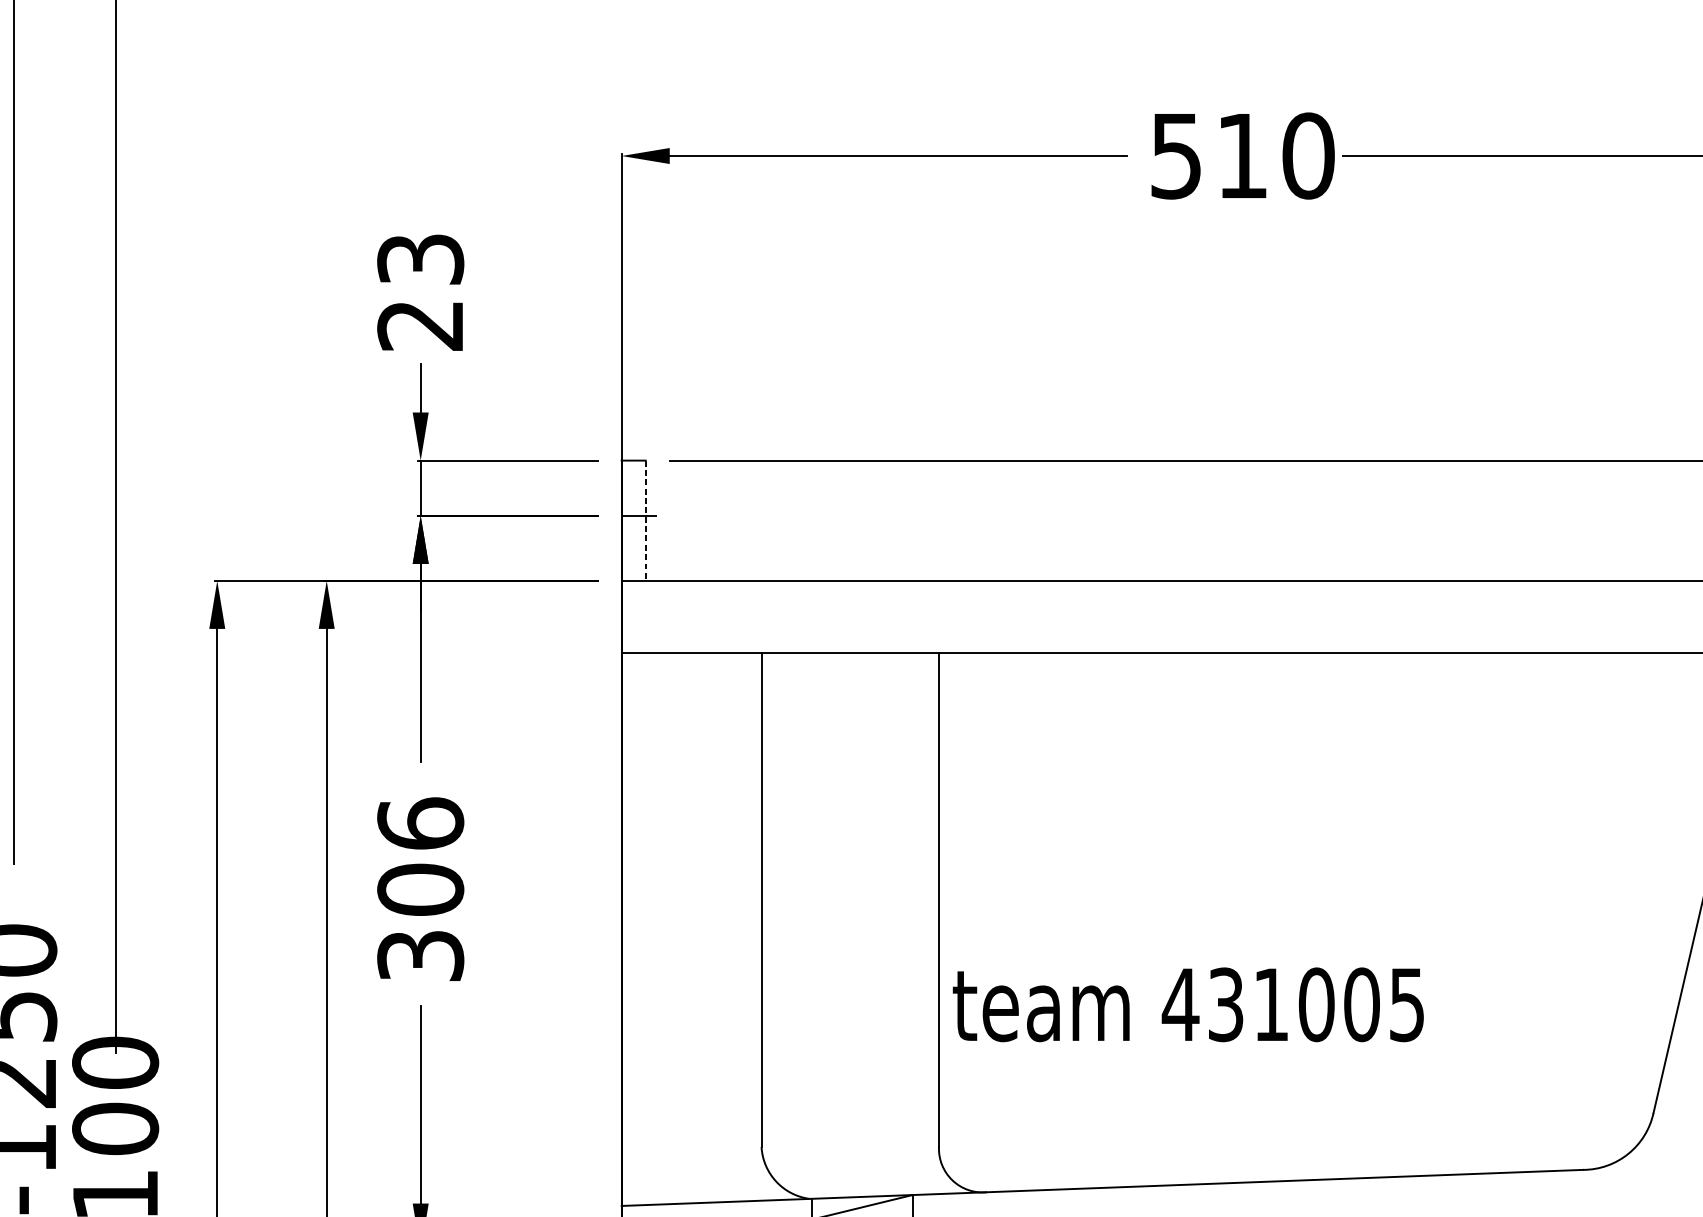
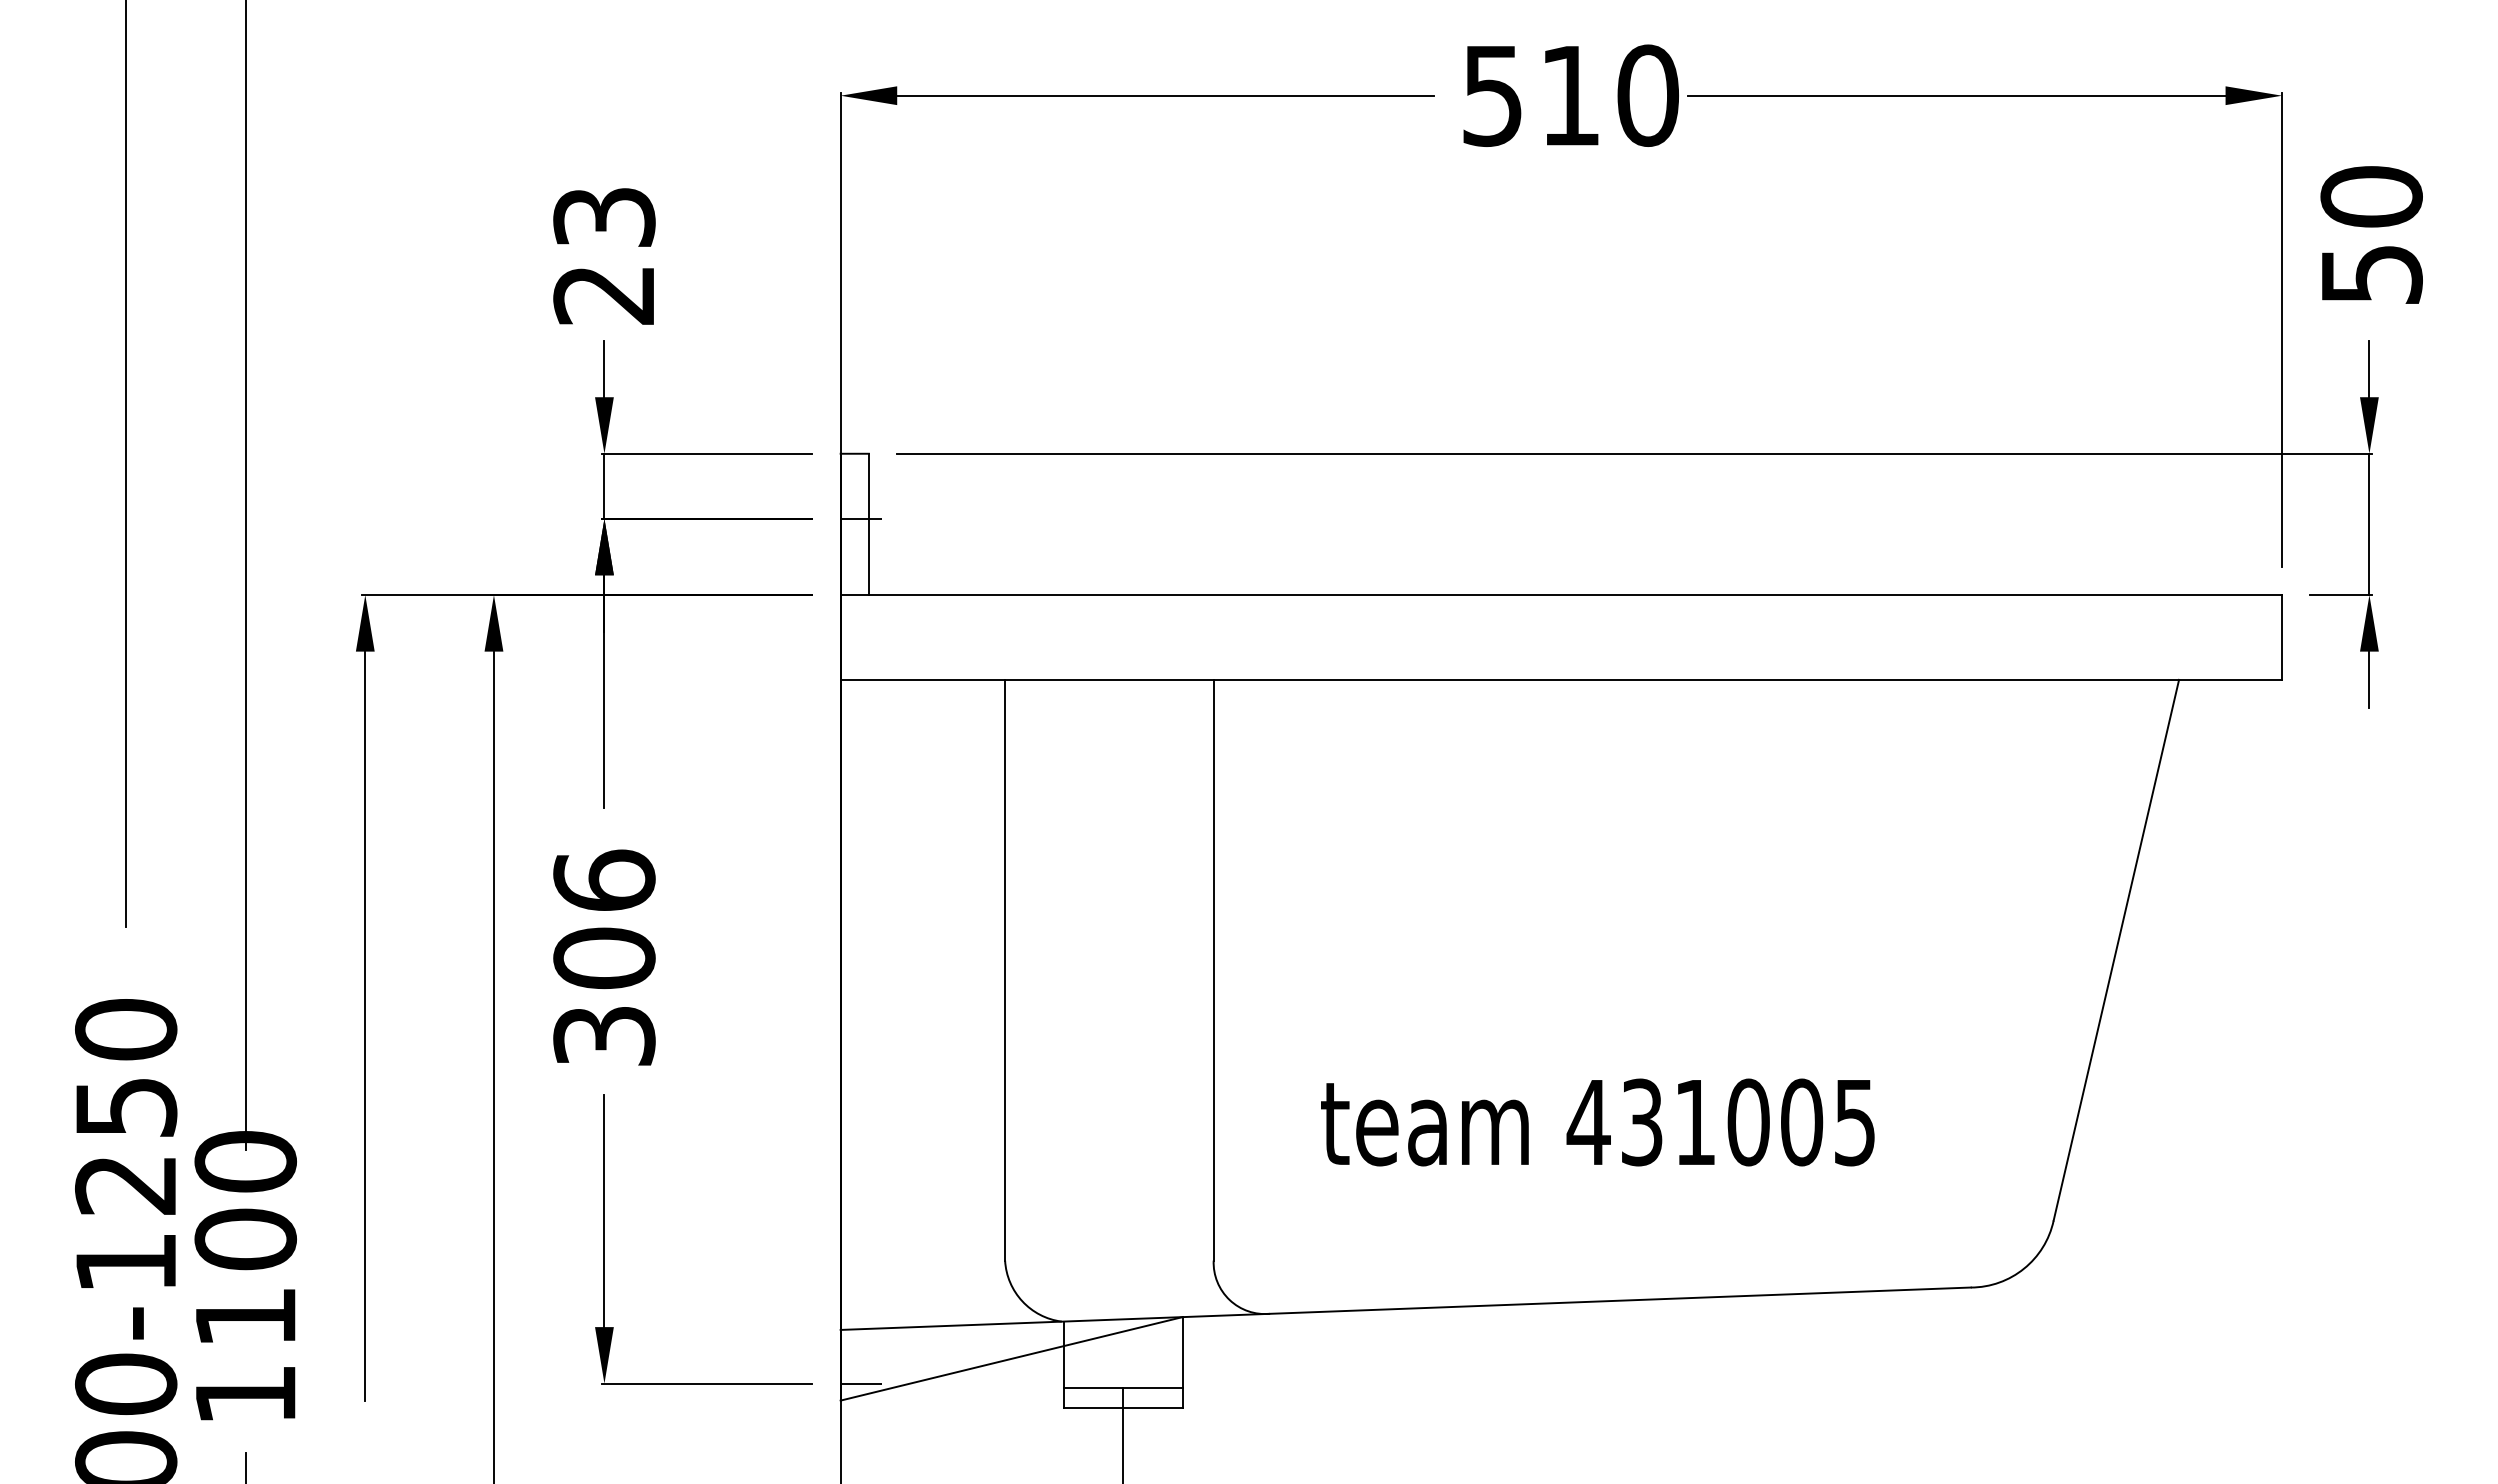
line: (645, 520) -> (868, 524), dashed -> solid
text: (1188, 1004) -> (1597, 1122), moved

